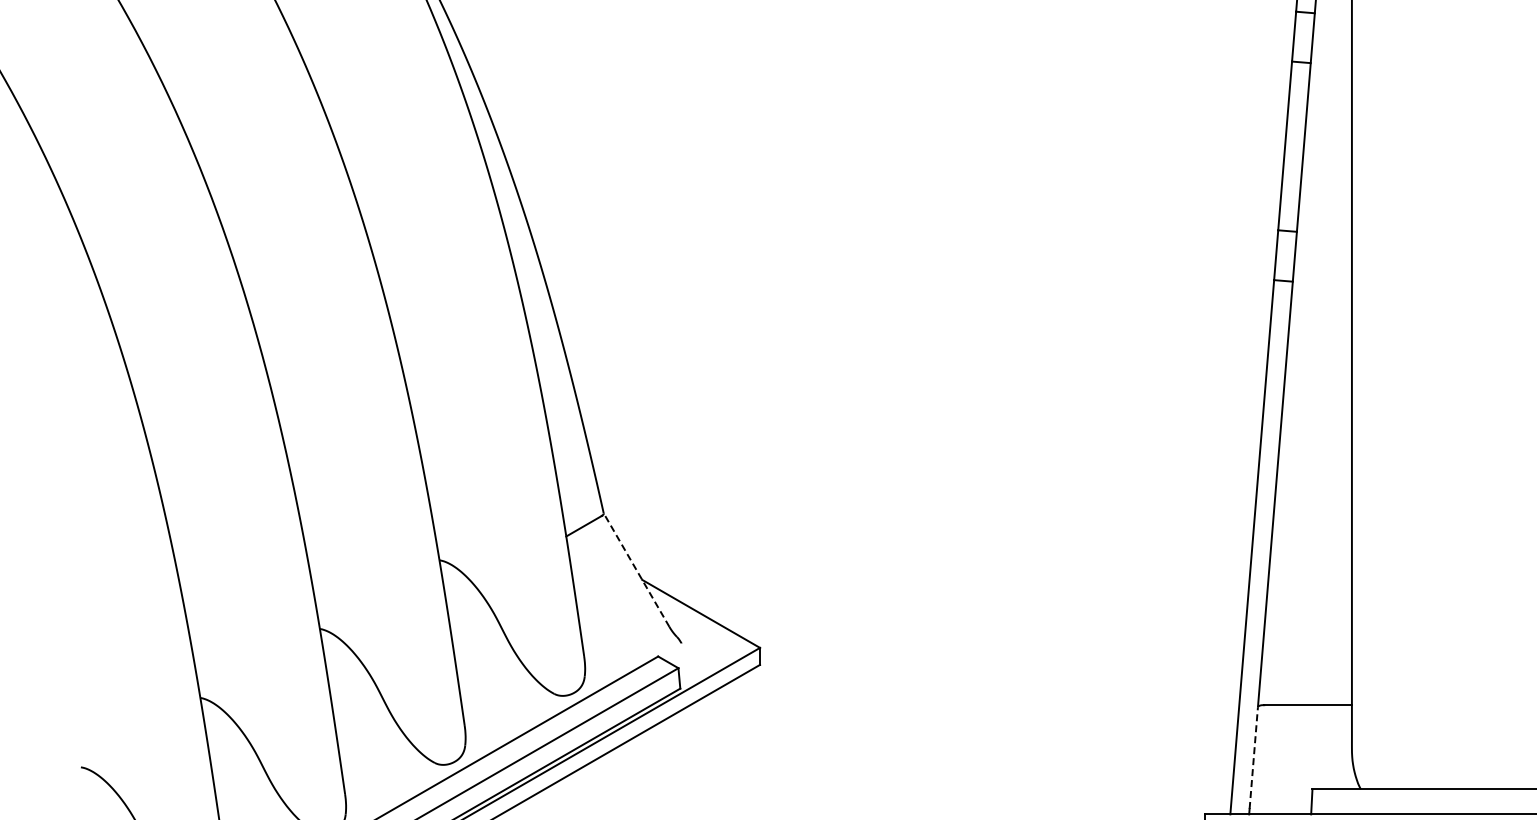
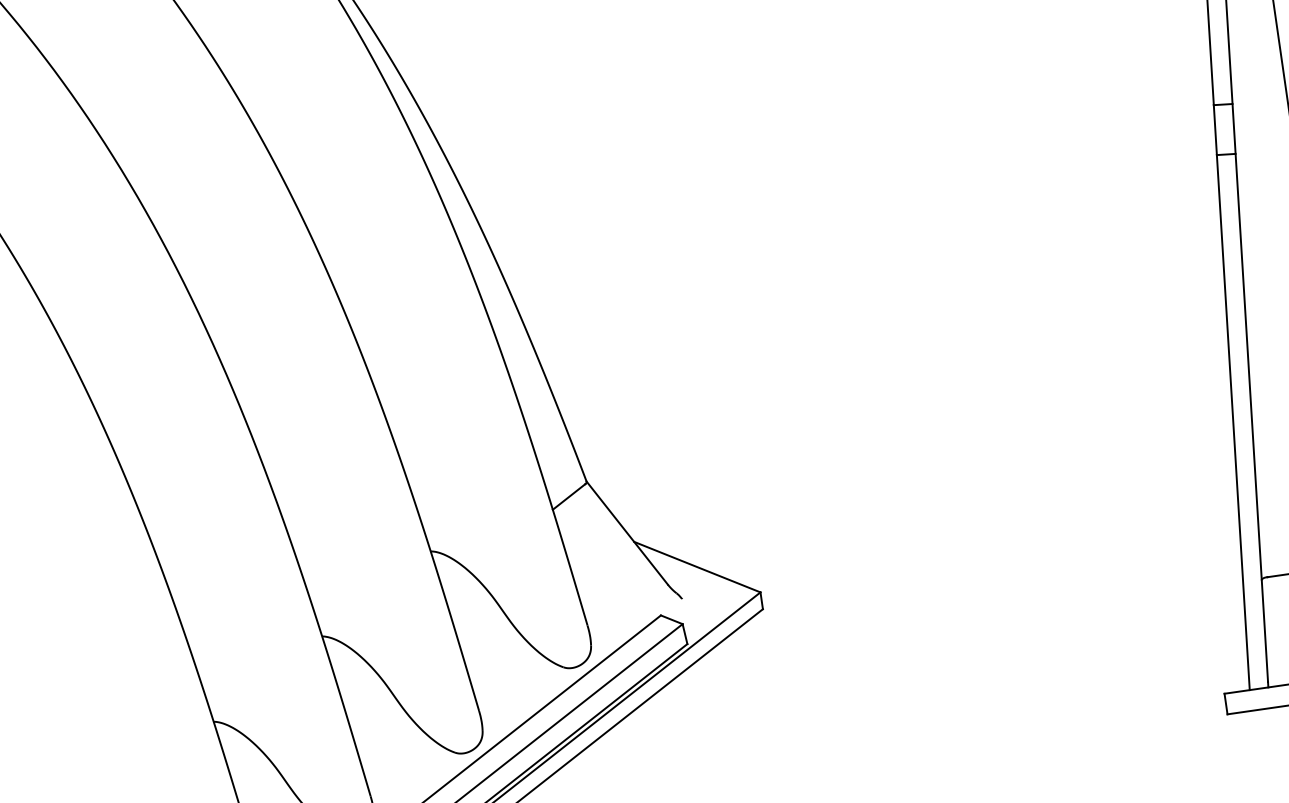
line: (636, 570) -> (627, 533), dashed -> solid
line: (1253, 758) -> (1264, 631), dashed -> solid

